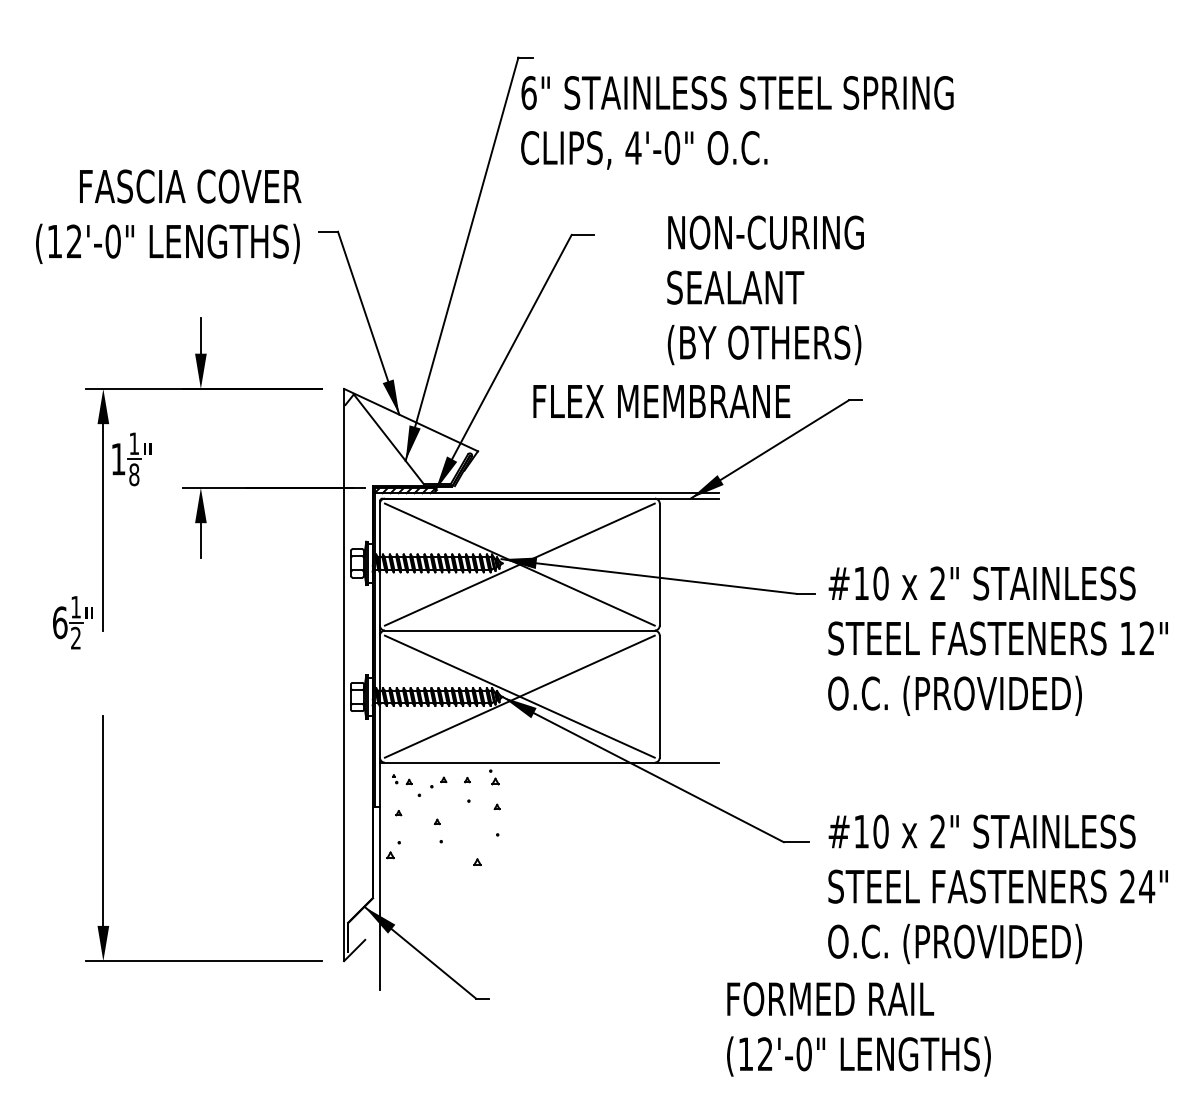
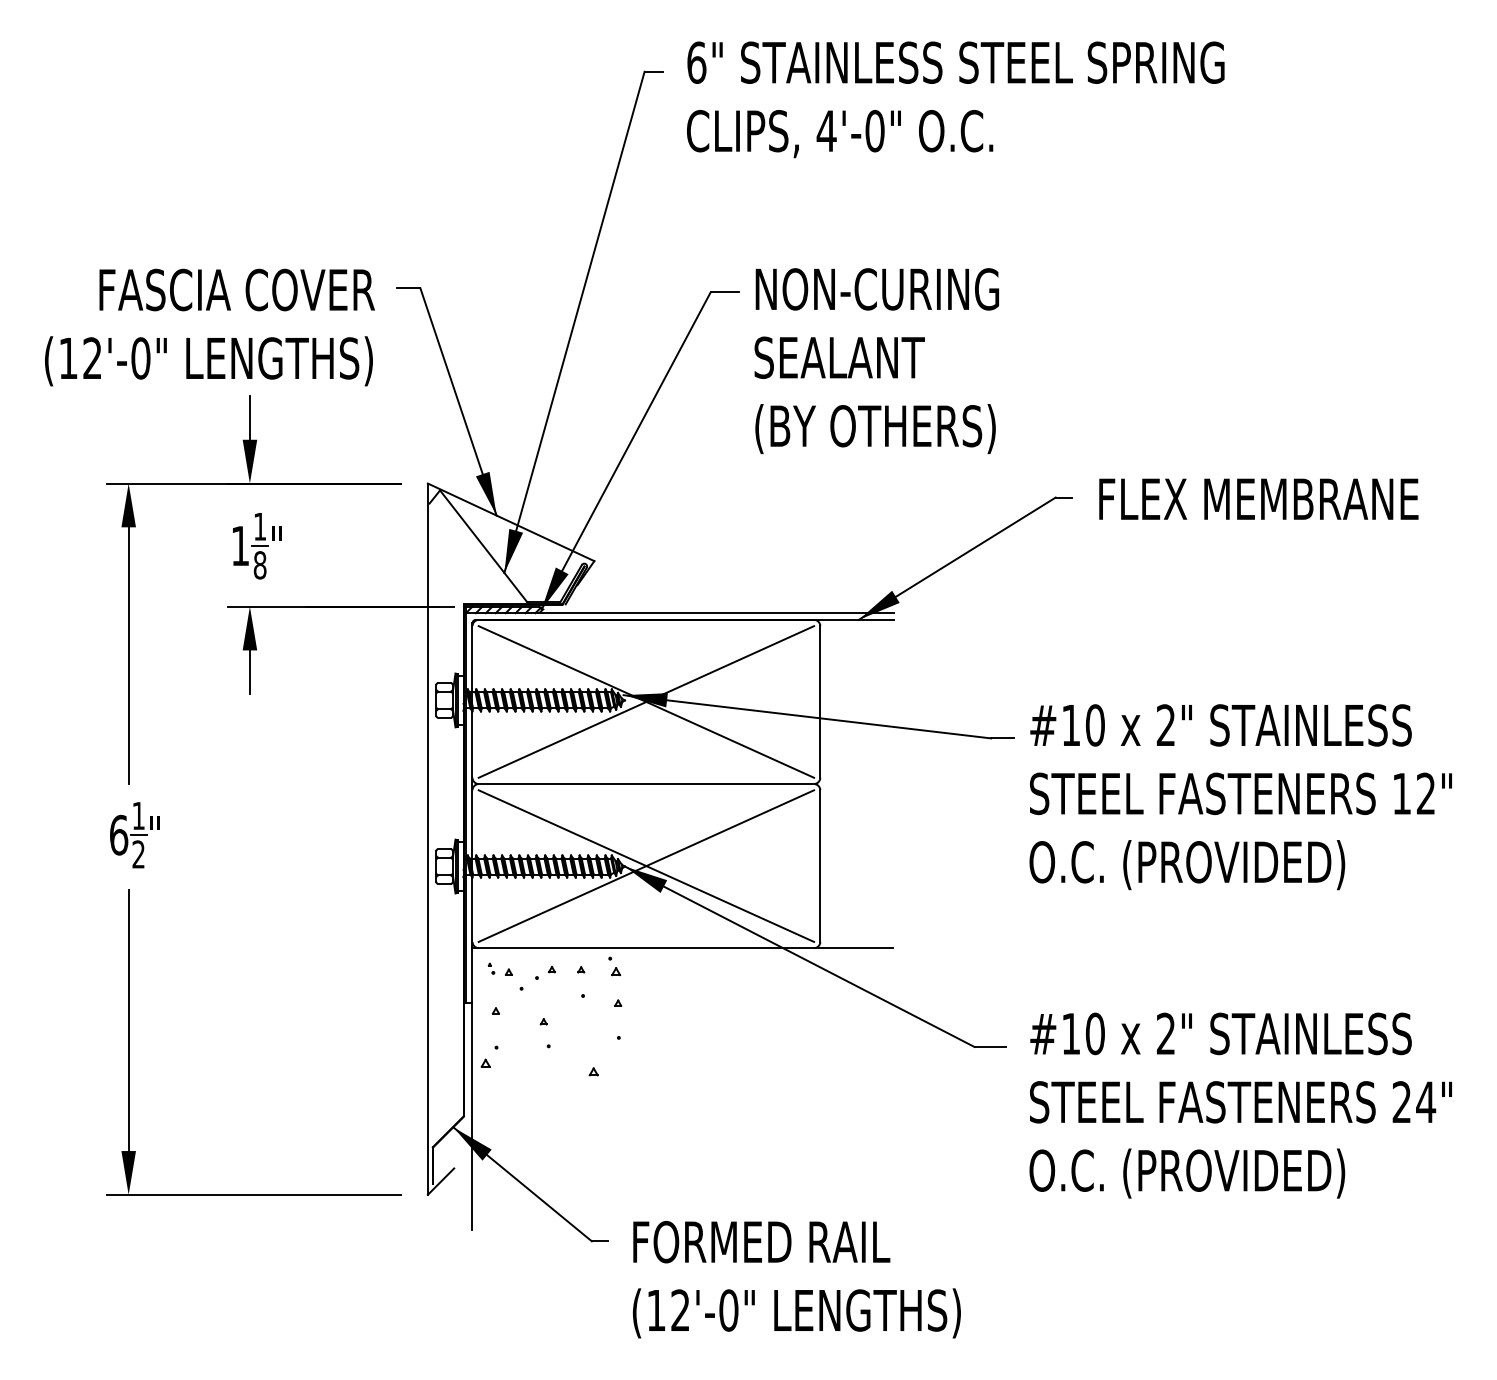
text: (737, 122) -> (955, 99), moved
text: (168, 216) -> (209, 327), moved
text: (765, 290) -> (876, 361), moved
text: (661, 400) -> (1258, 498), moved
part: (132, 459) -> (257, 546), moved
part: (72, 622) -> (134, 835), moved
text: (858, 1029) -> (796, 1279), moved

